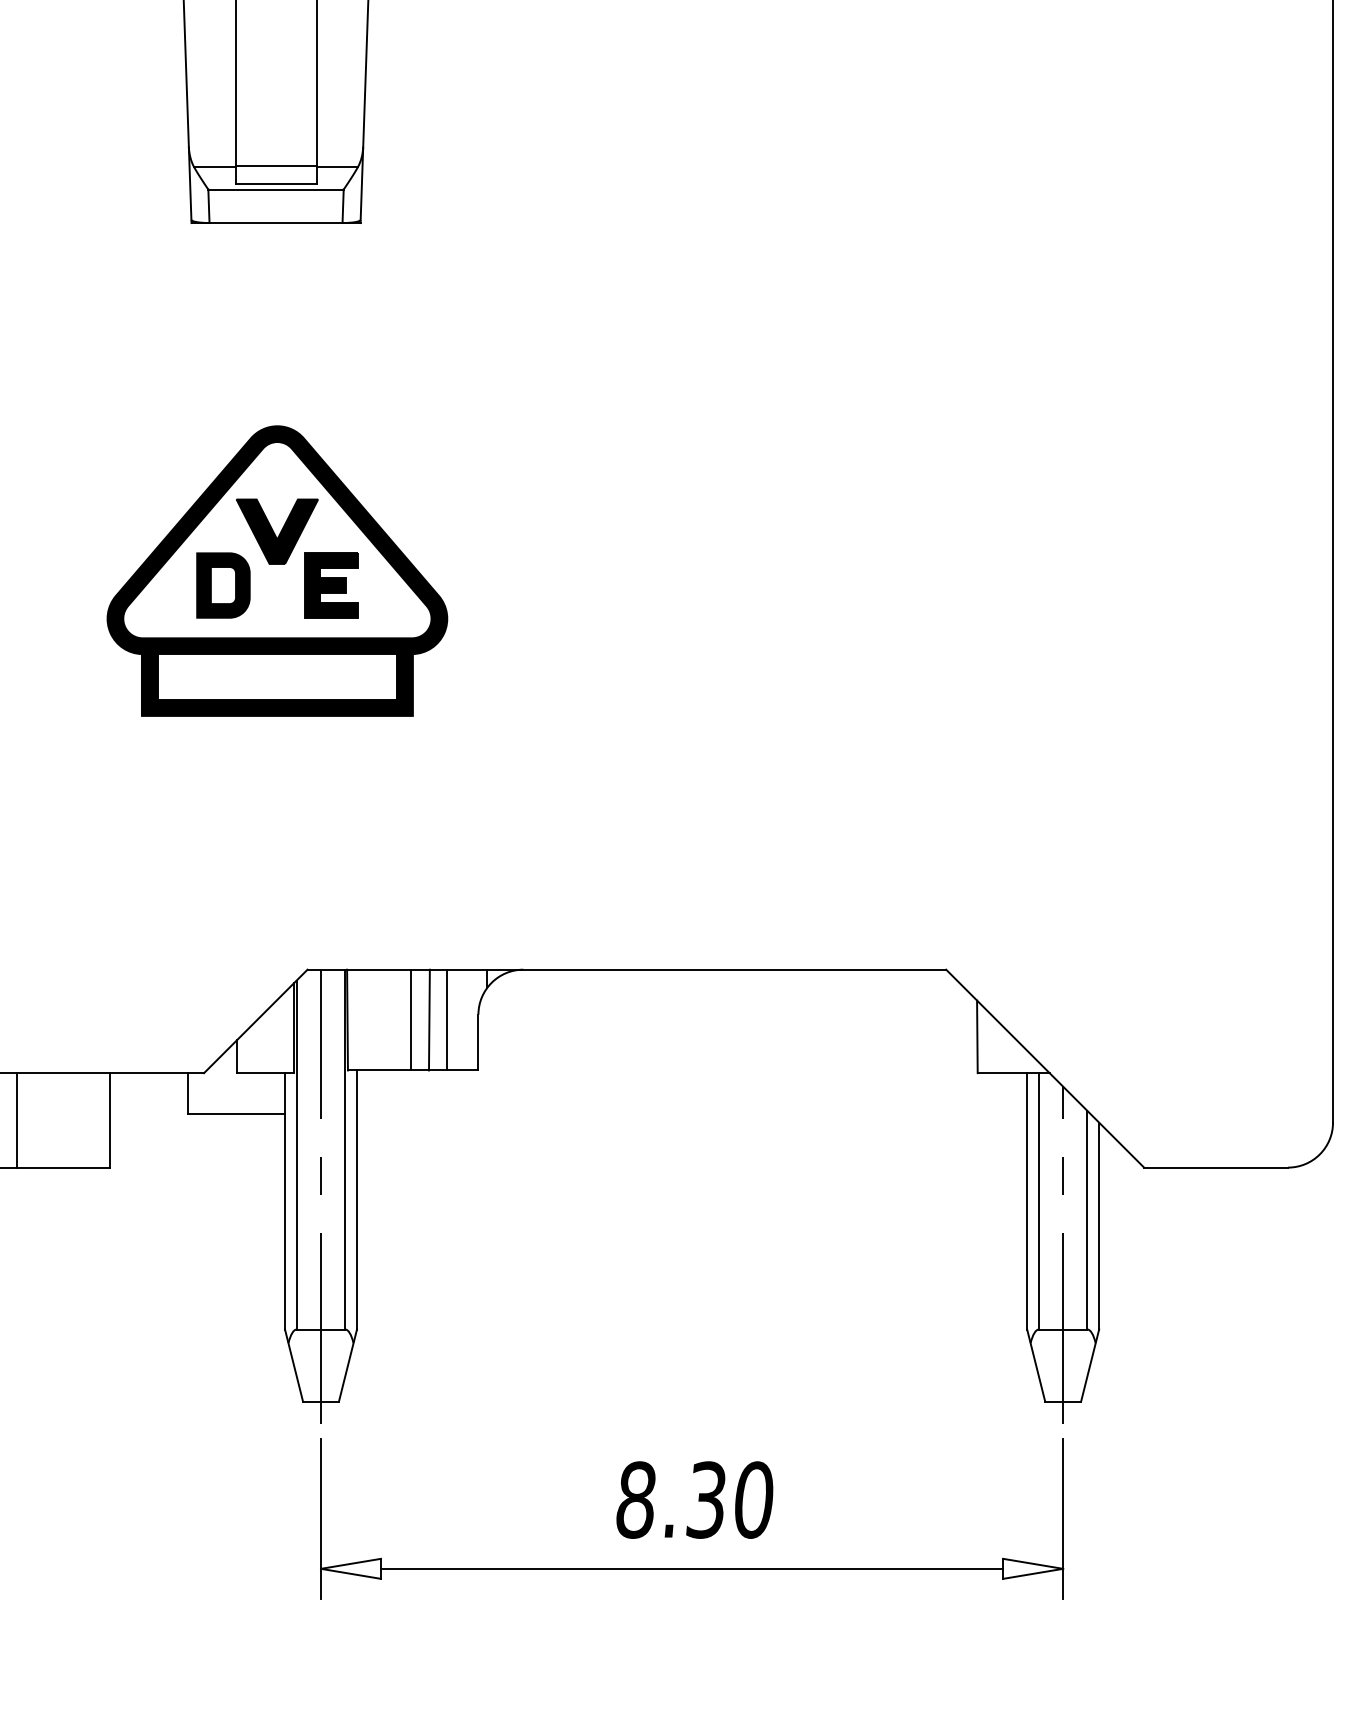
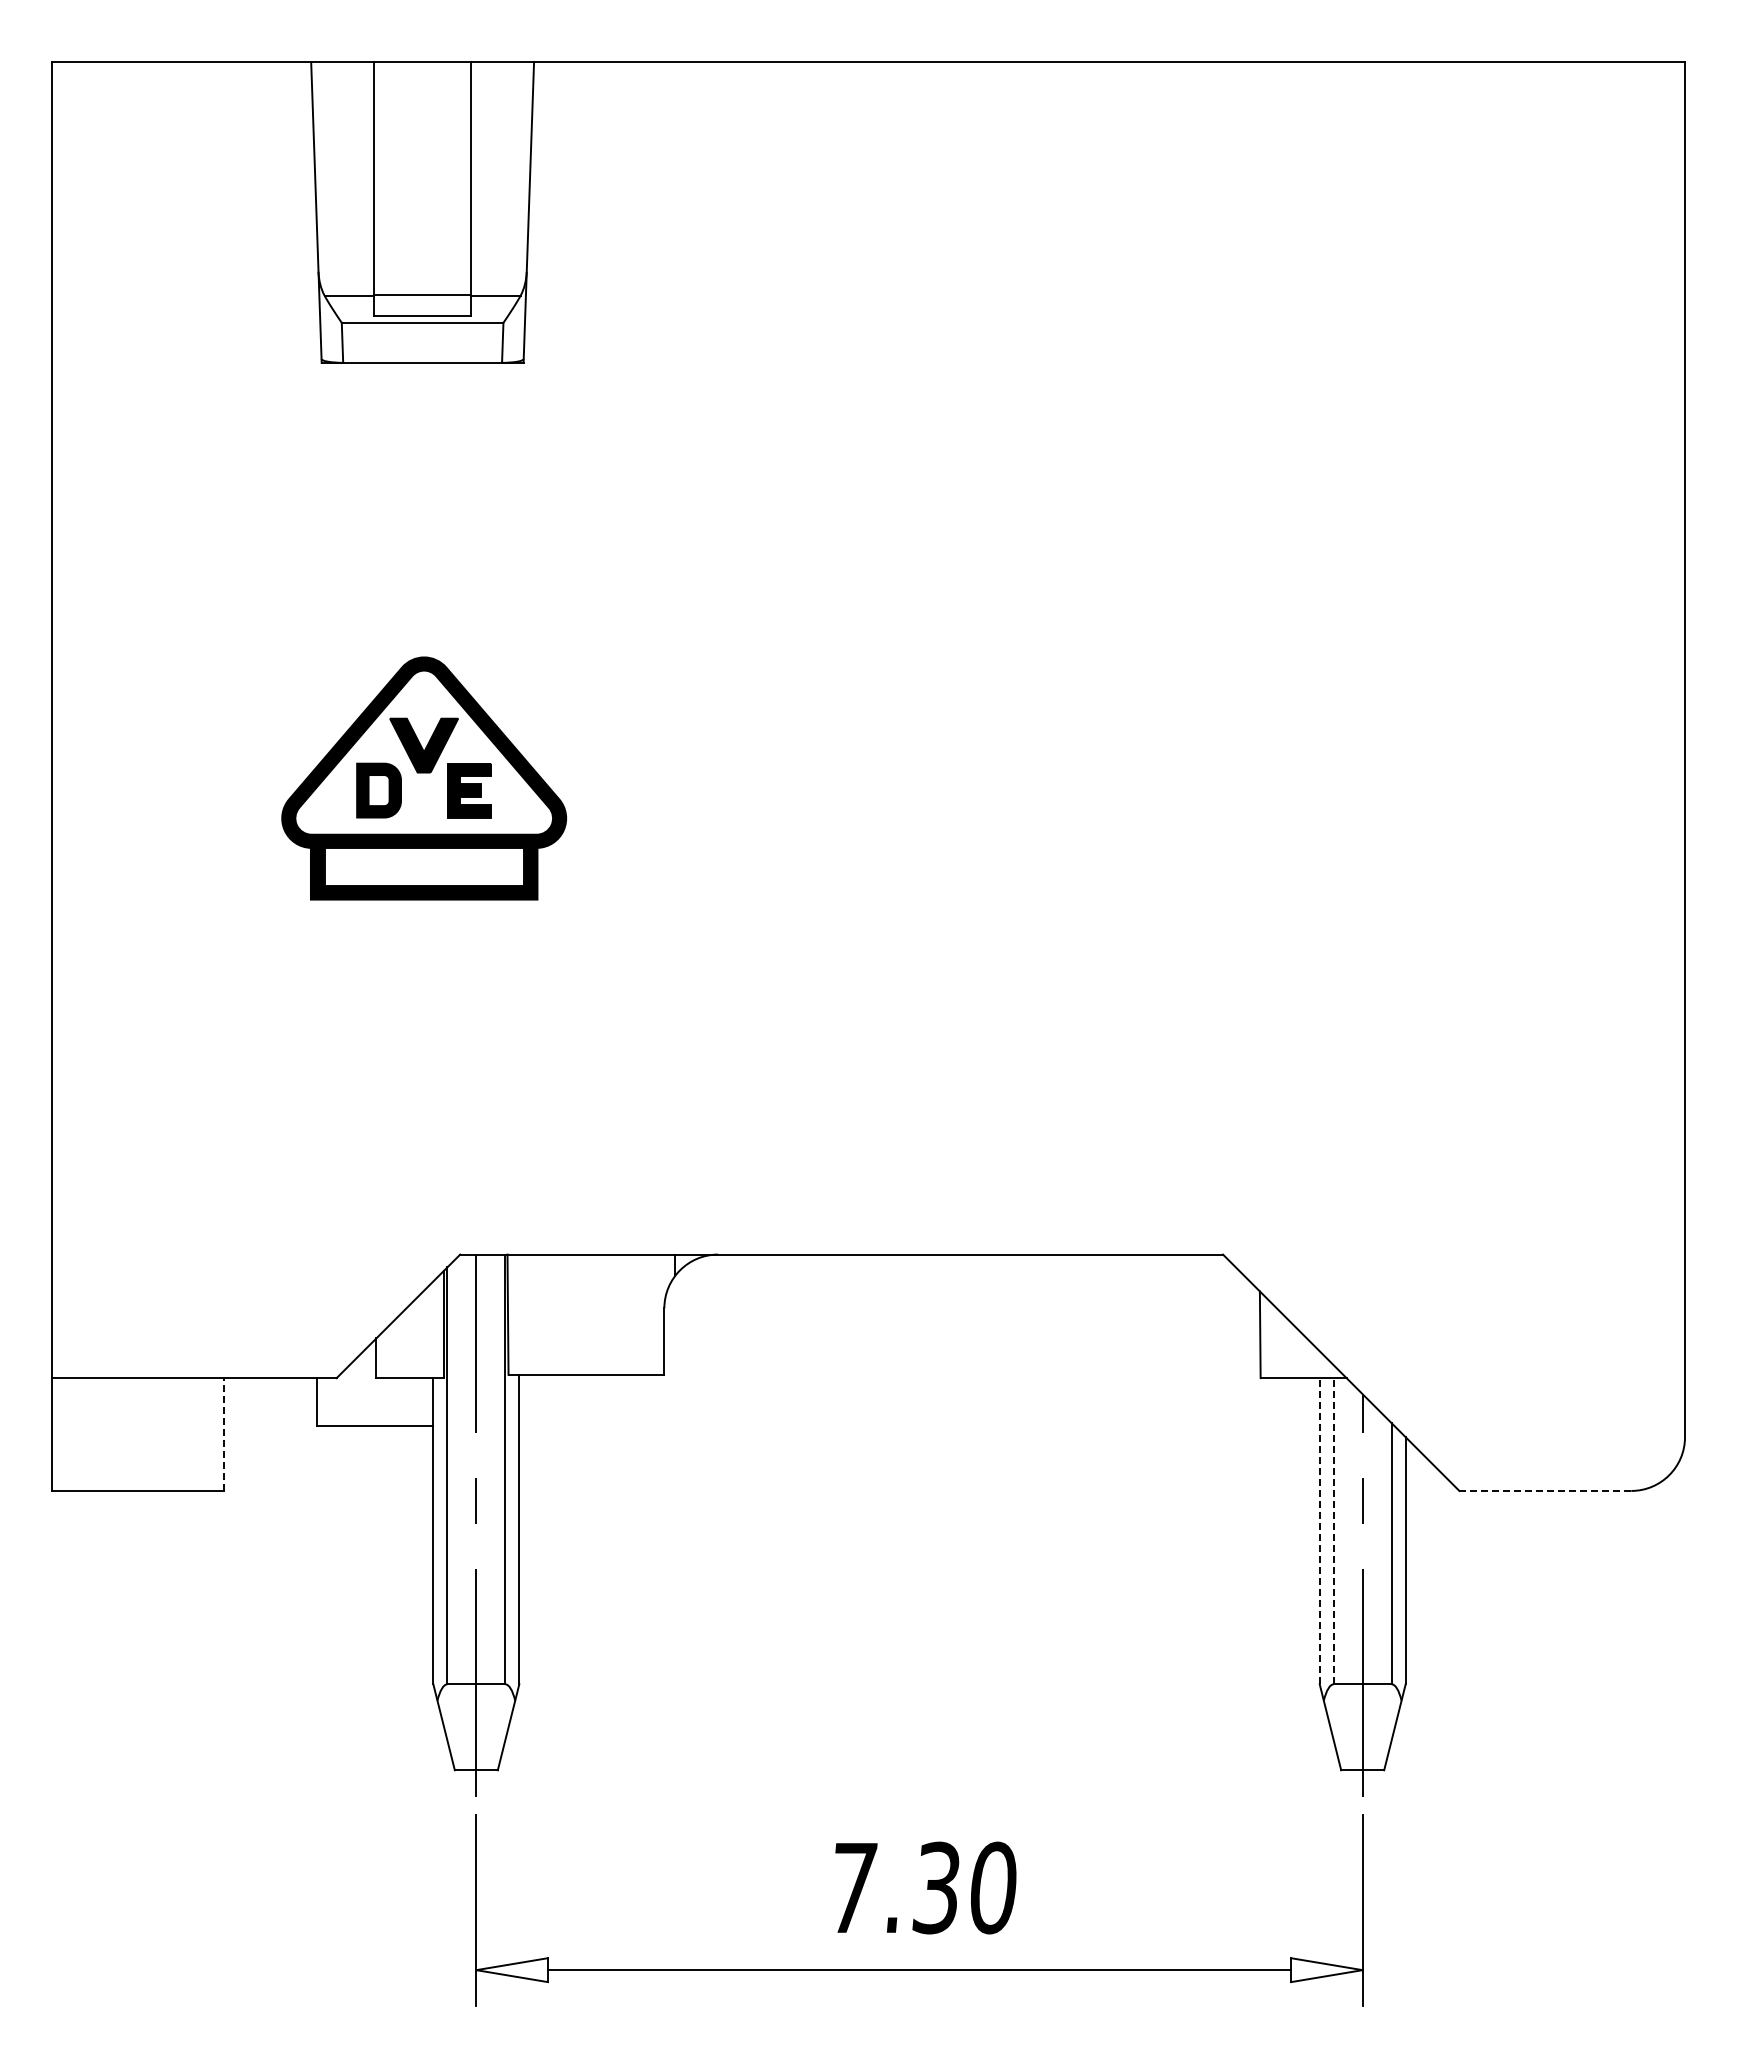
part: (276, 571) -> (423, 778), size x0.7
line: (410, 1019) -> (583, 1314), removed
line: (429, 1019) -> (605, 1314), removed
line: (446, 1019) -> (626, 1314), removed
line: (17, 1120) -> (113, 1434), removed
line: (109, 1120) -> (223, 1434), solid -> dashed
line: (1216, 1167) -> (1545, 1490), solid -> dashed
line: (1026, 1200) -> (1319, 1530), solid -> dashed
line: (1038, 1200) -> (1333, 1530), solid -> dashed
text: (636, 1499) -> (853, 1887), 8.30 -> 7.30

